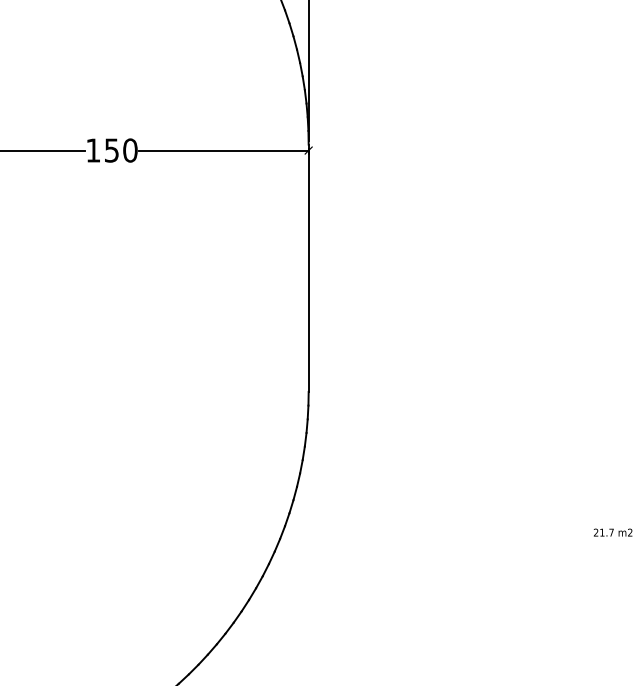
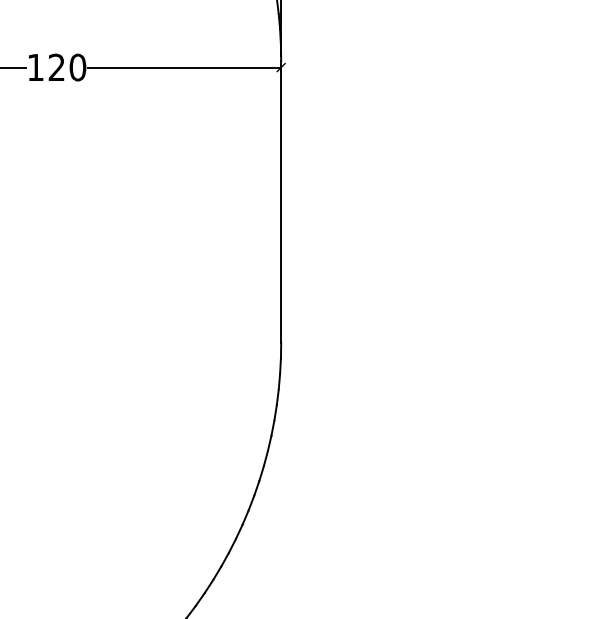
text: (111, 150) -> (56, 67), 150 -> 120

